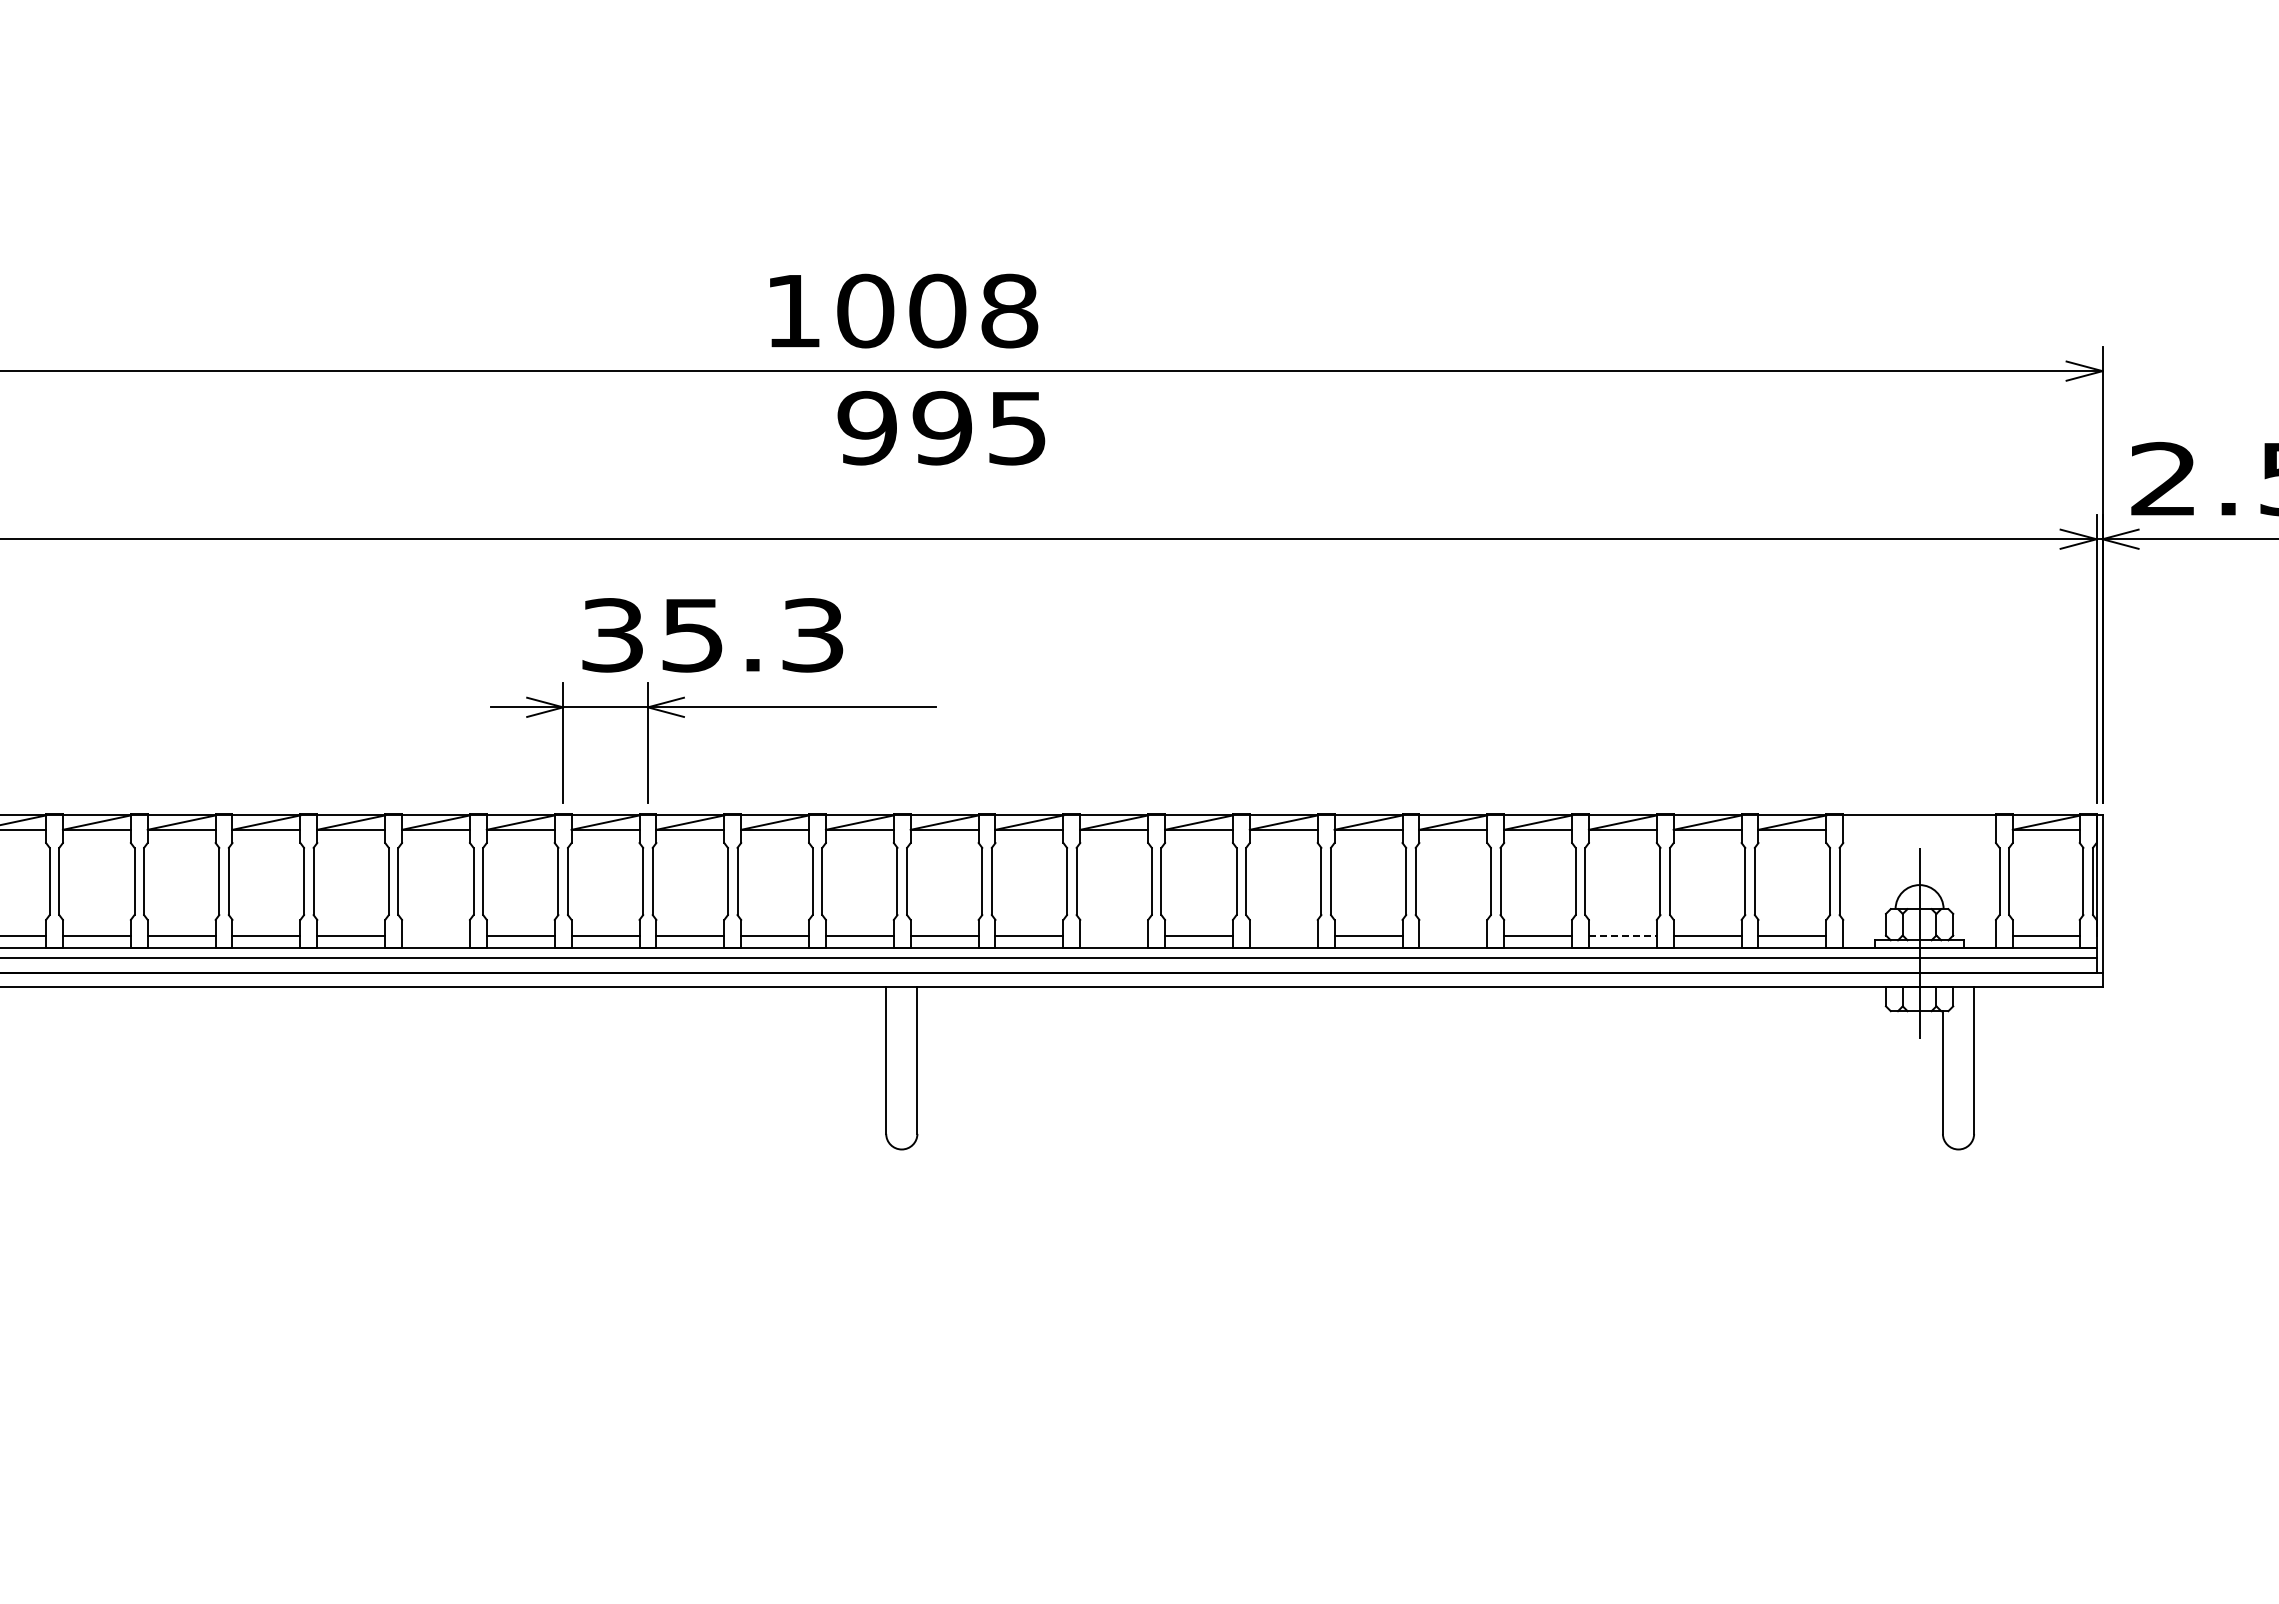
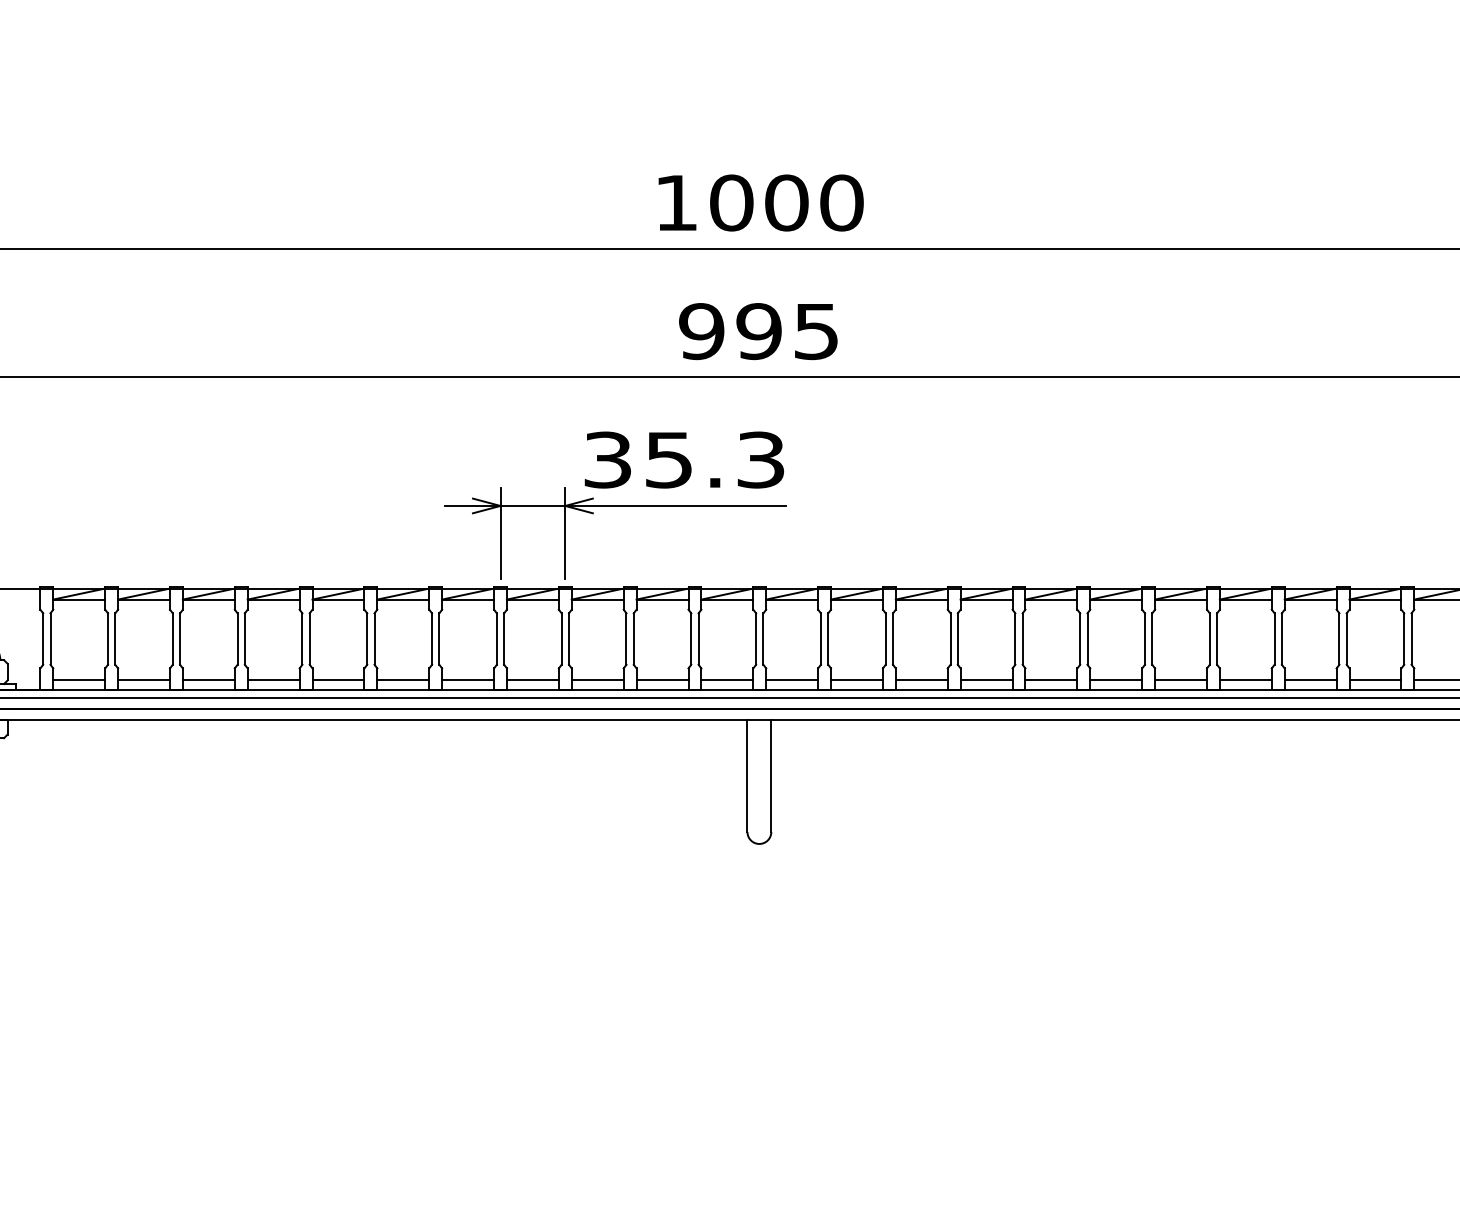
text: (1009, 311) -> (841, 203), 1008 -> 1000
text: (941, 428) -> (758, 331), moved
text: (712, 635) -> (684, 460), moved
line: (436, 935) -> (403, 680), added
line: (1114, 935) -> (921, 680), added
line: (1283, 935) -> (1051, 680), added
line: (1453, 935) -> (1181, 680), added
line: (1622, 935) -> (1310, 680), dashed -> solid

